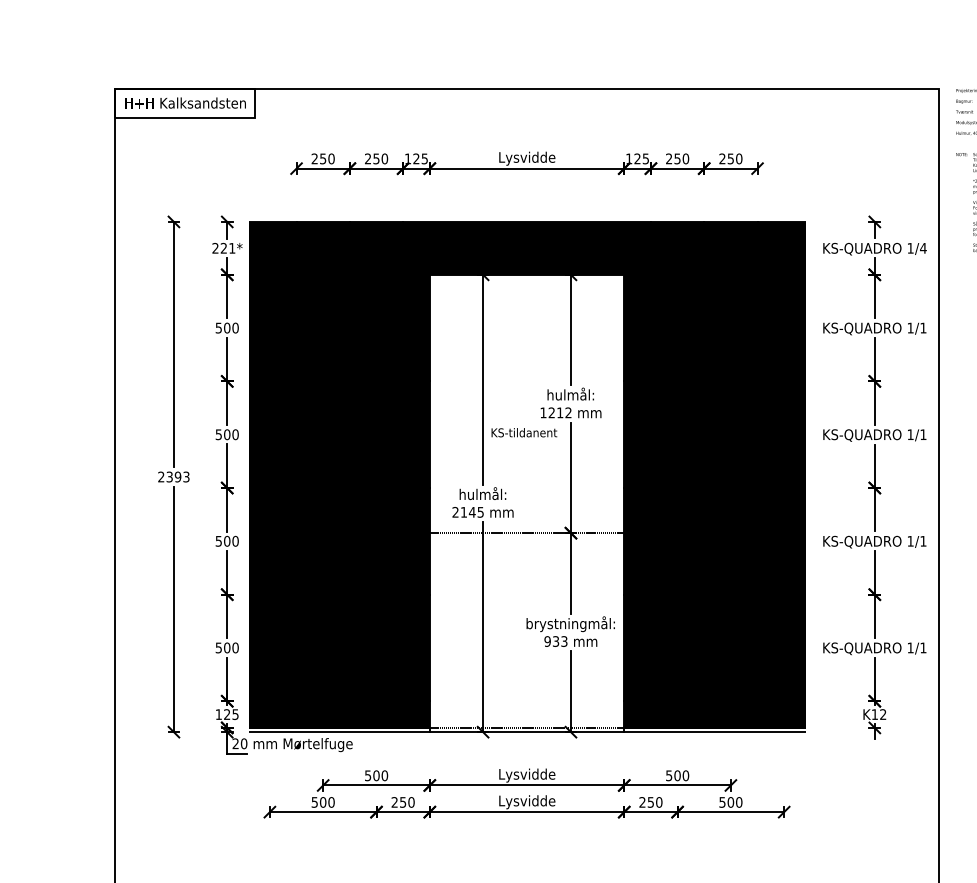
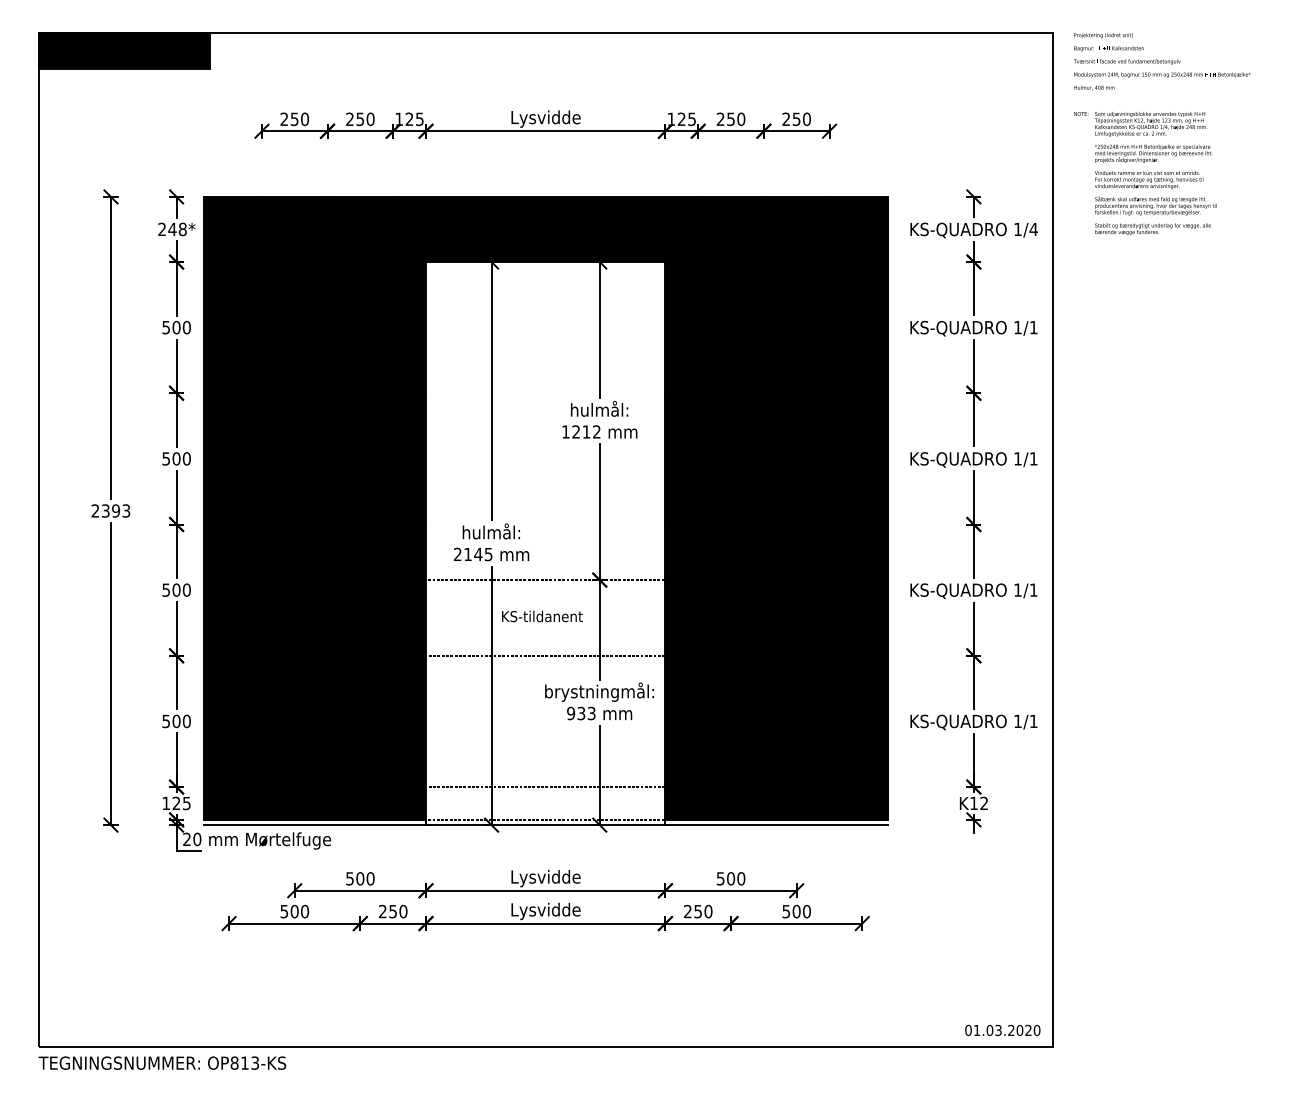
fill: (184, 103) -> (124, 50), added
text: (227, 248) -> (177, 229), 221* -> 248*
text: (524, 432) -> (542, 616), moved
line: (526, 594) -> (545, 655), added
line: (526, 701) -> (545, 787), added

